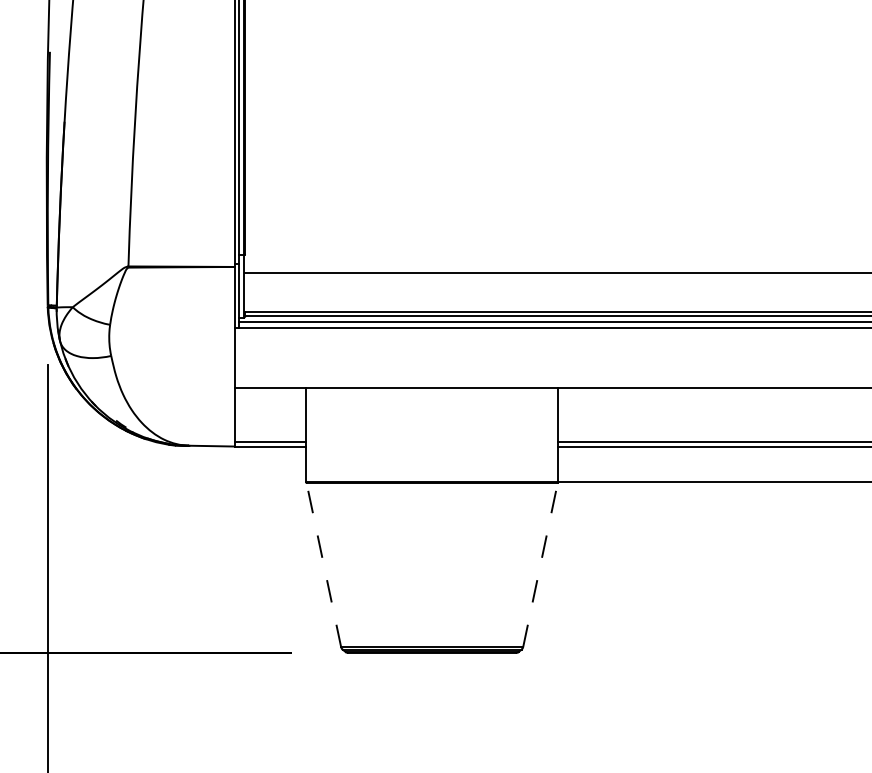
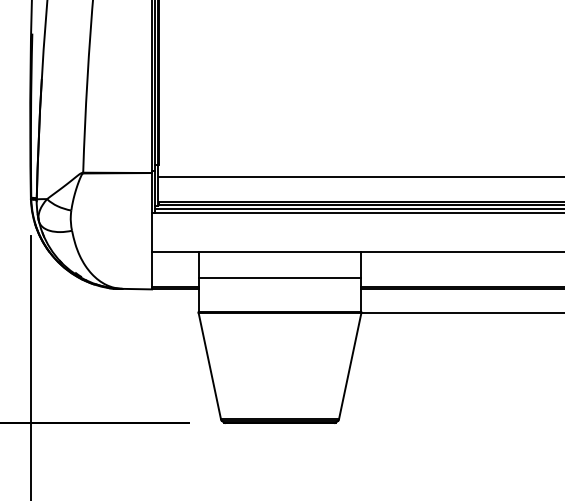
line: (431, 428) -> (279, 277), added
line: (323, 563) -> (209, 365), dashed -> solid
line: (540, 563) -> (350, 365), dashed -> solid

